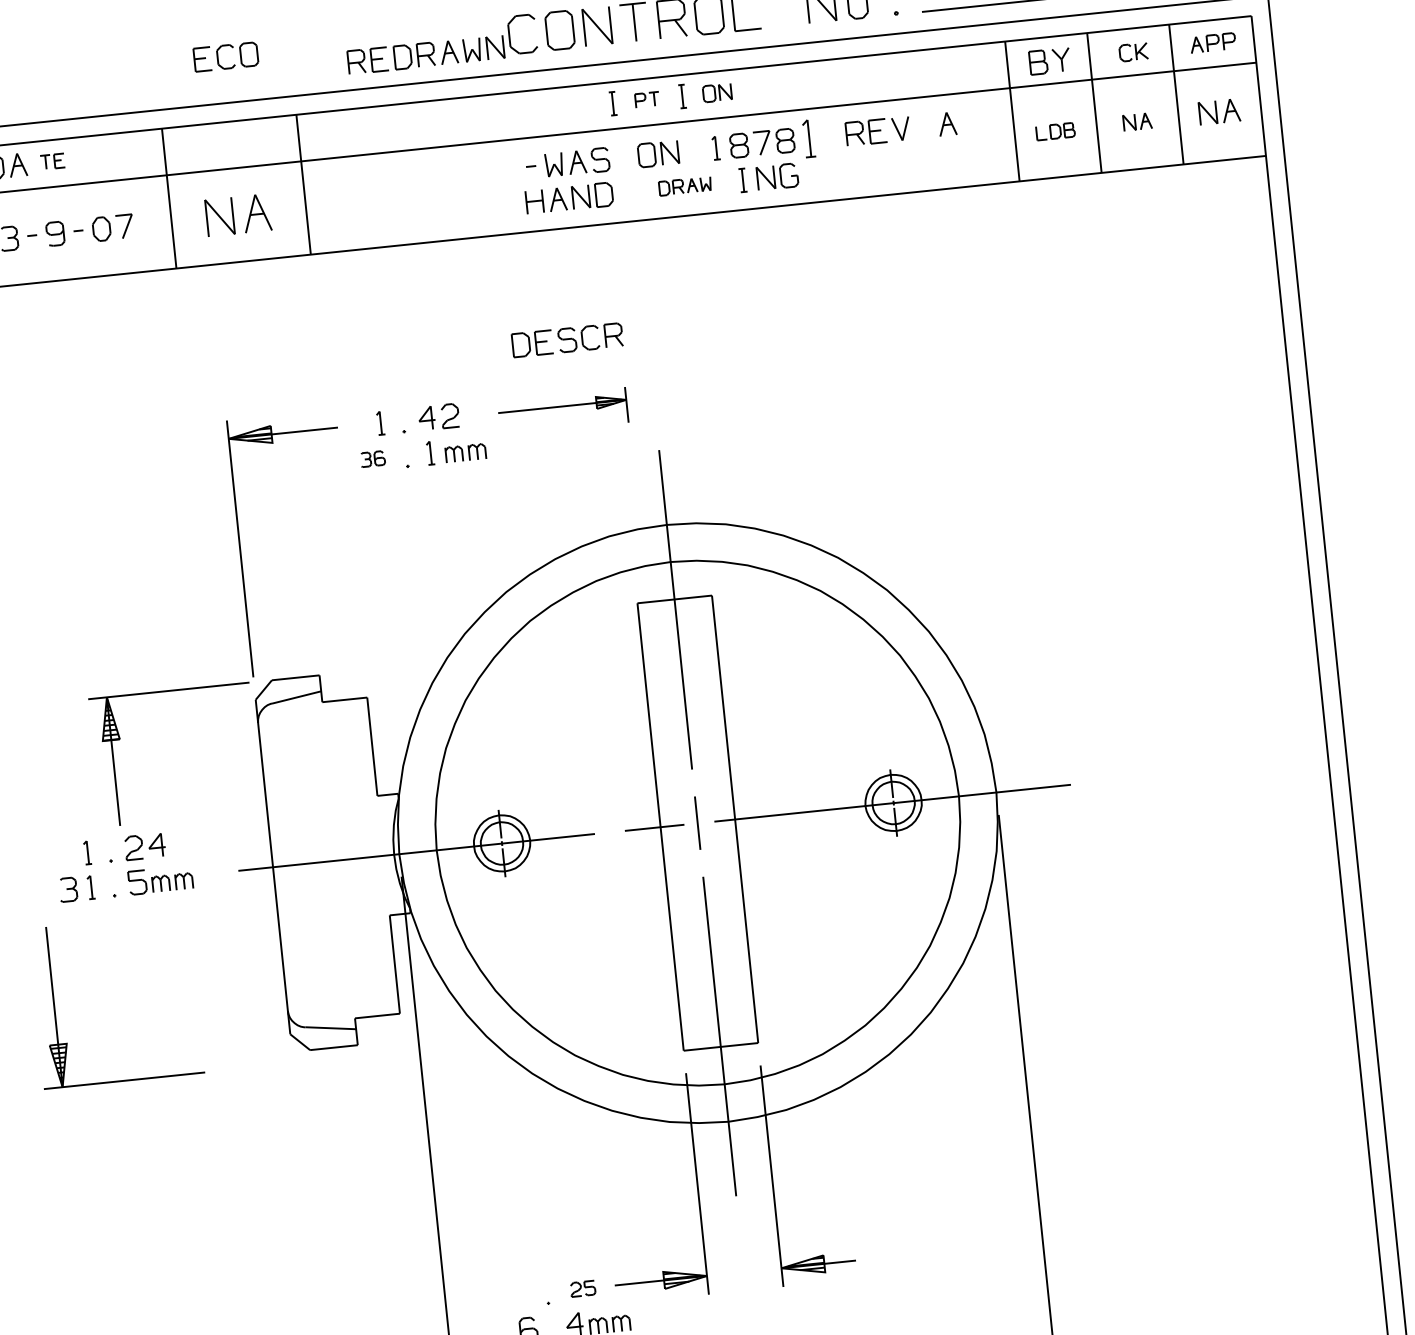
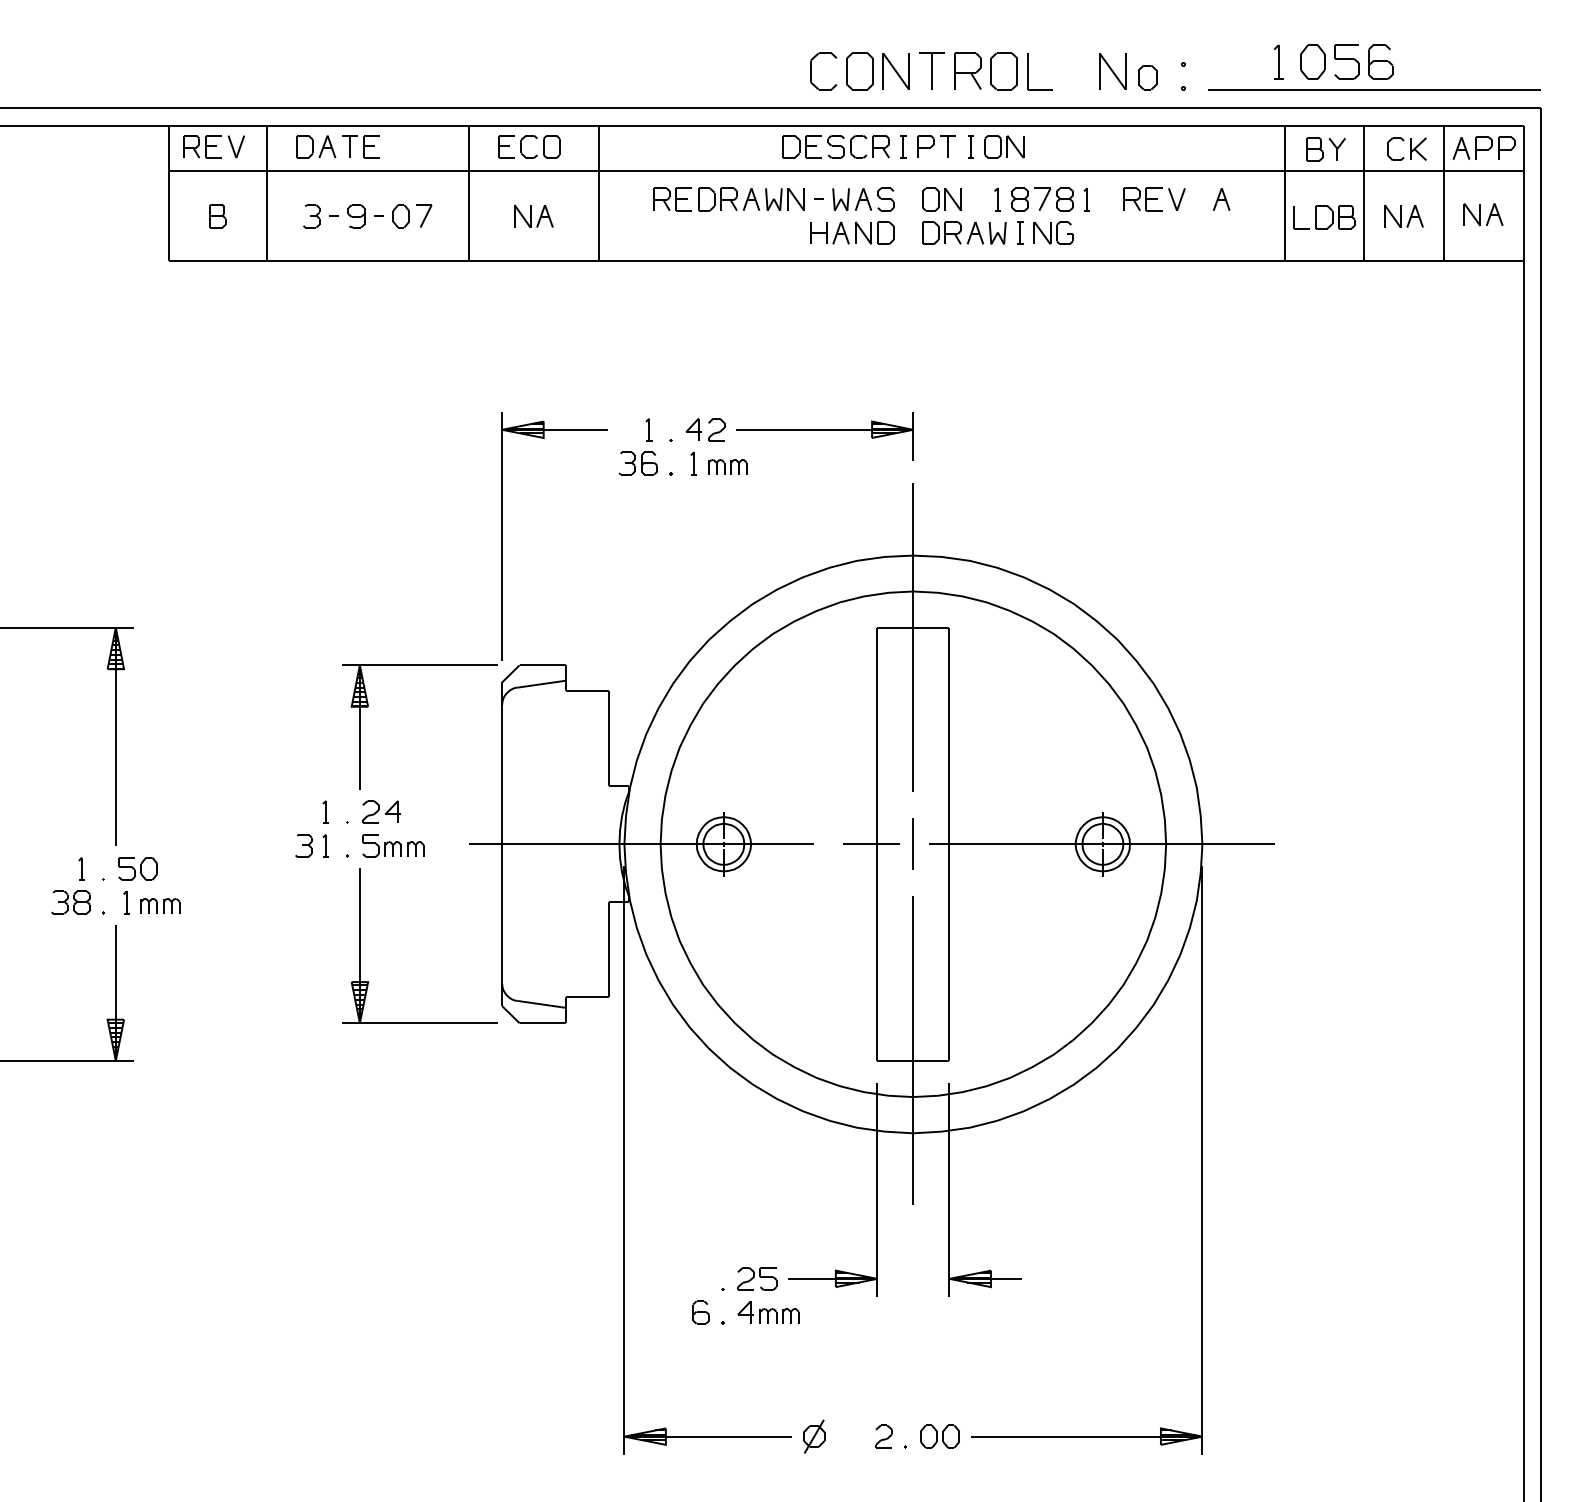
part: (1212, 42) -> (1483, 147), size x1.43
part: (1132, 51) -> (1406, 148), size x1.43
part: (425, 54) -> (728, 199), moved
part: (217, 57) -> (521, 146), moved
part: (717, 92) -> (1004, 146), size x1.43
part: (647, 99) -> (936, 146), size x1.67
part: (1137, 121) -> (1403, 215), size x1.43
part: (1055, 131) -> (1324, 217), size x1.67
part: (807, 138) -> (1086, 199), size x0.62
part: (52, 161) -> (360, 146), size x1.67
part: (685, 185) -> (964, 232), size x1.67
part: (238, 214) -> (533, 215), size x0.62
part: (566, 339) -> (835, 146), moved
part: (562, 411) -> (824, 436), size x1.43
part: (372, 459) -> (637, 463), size x1.67
part: (54, 1006) -> (360, 945), moved
part: (583, 1288) -> (757, 1278), size x1.67

